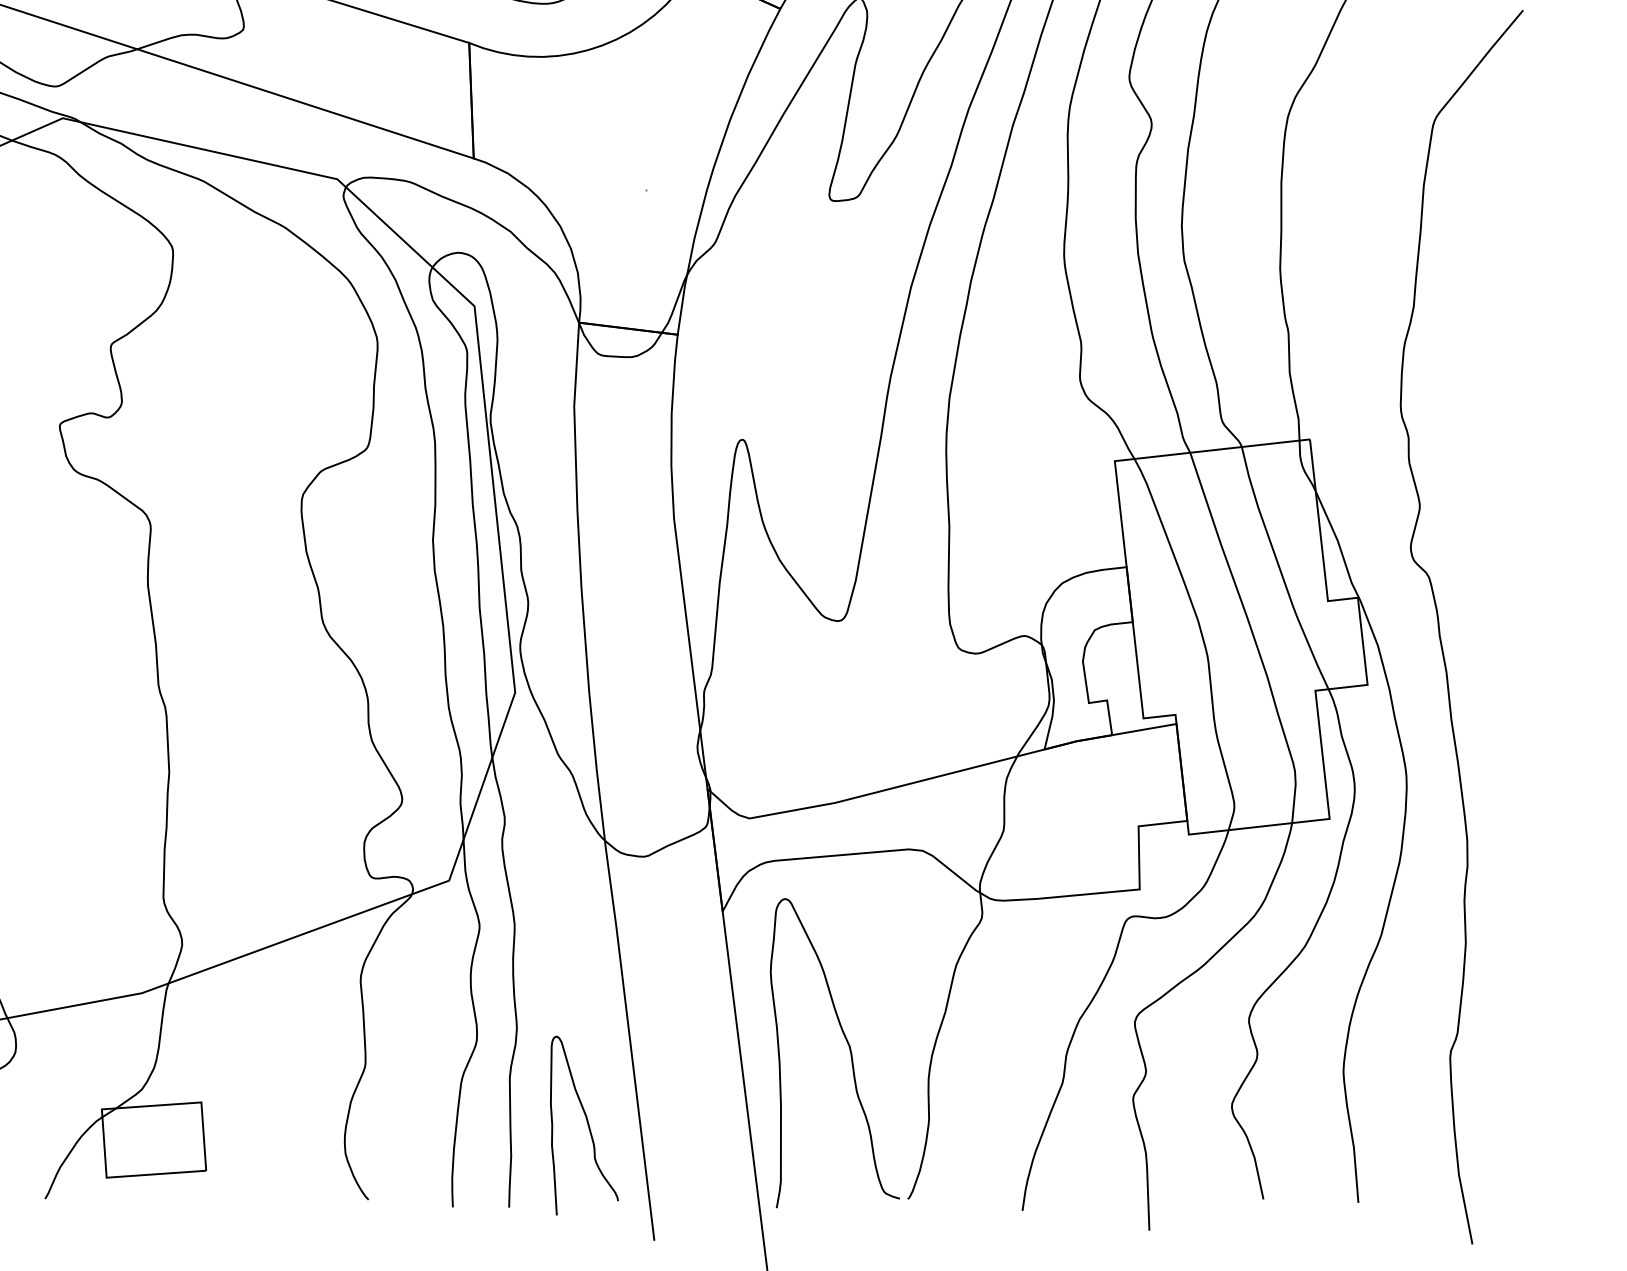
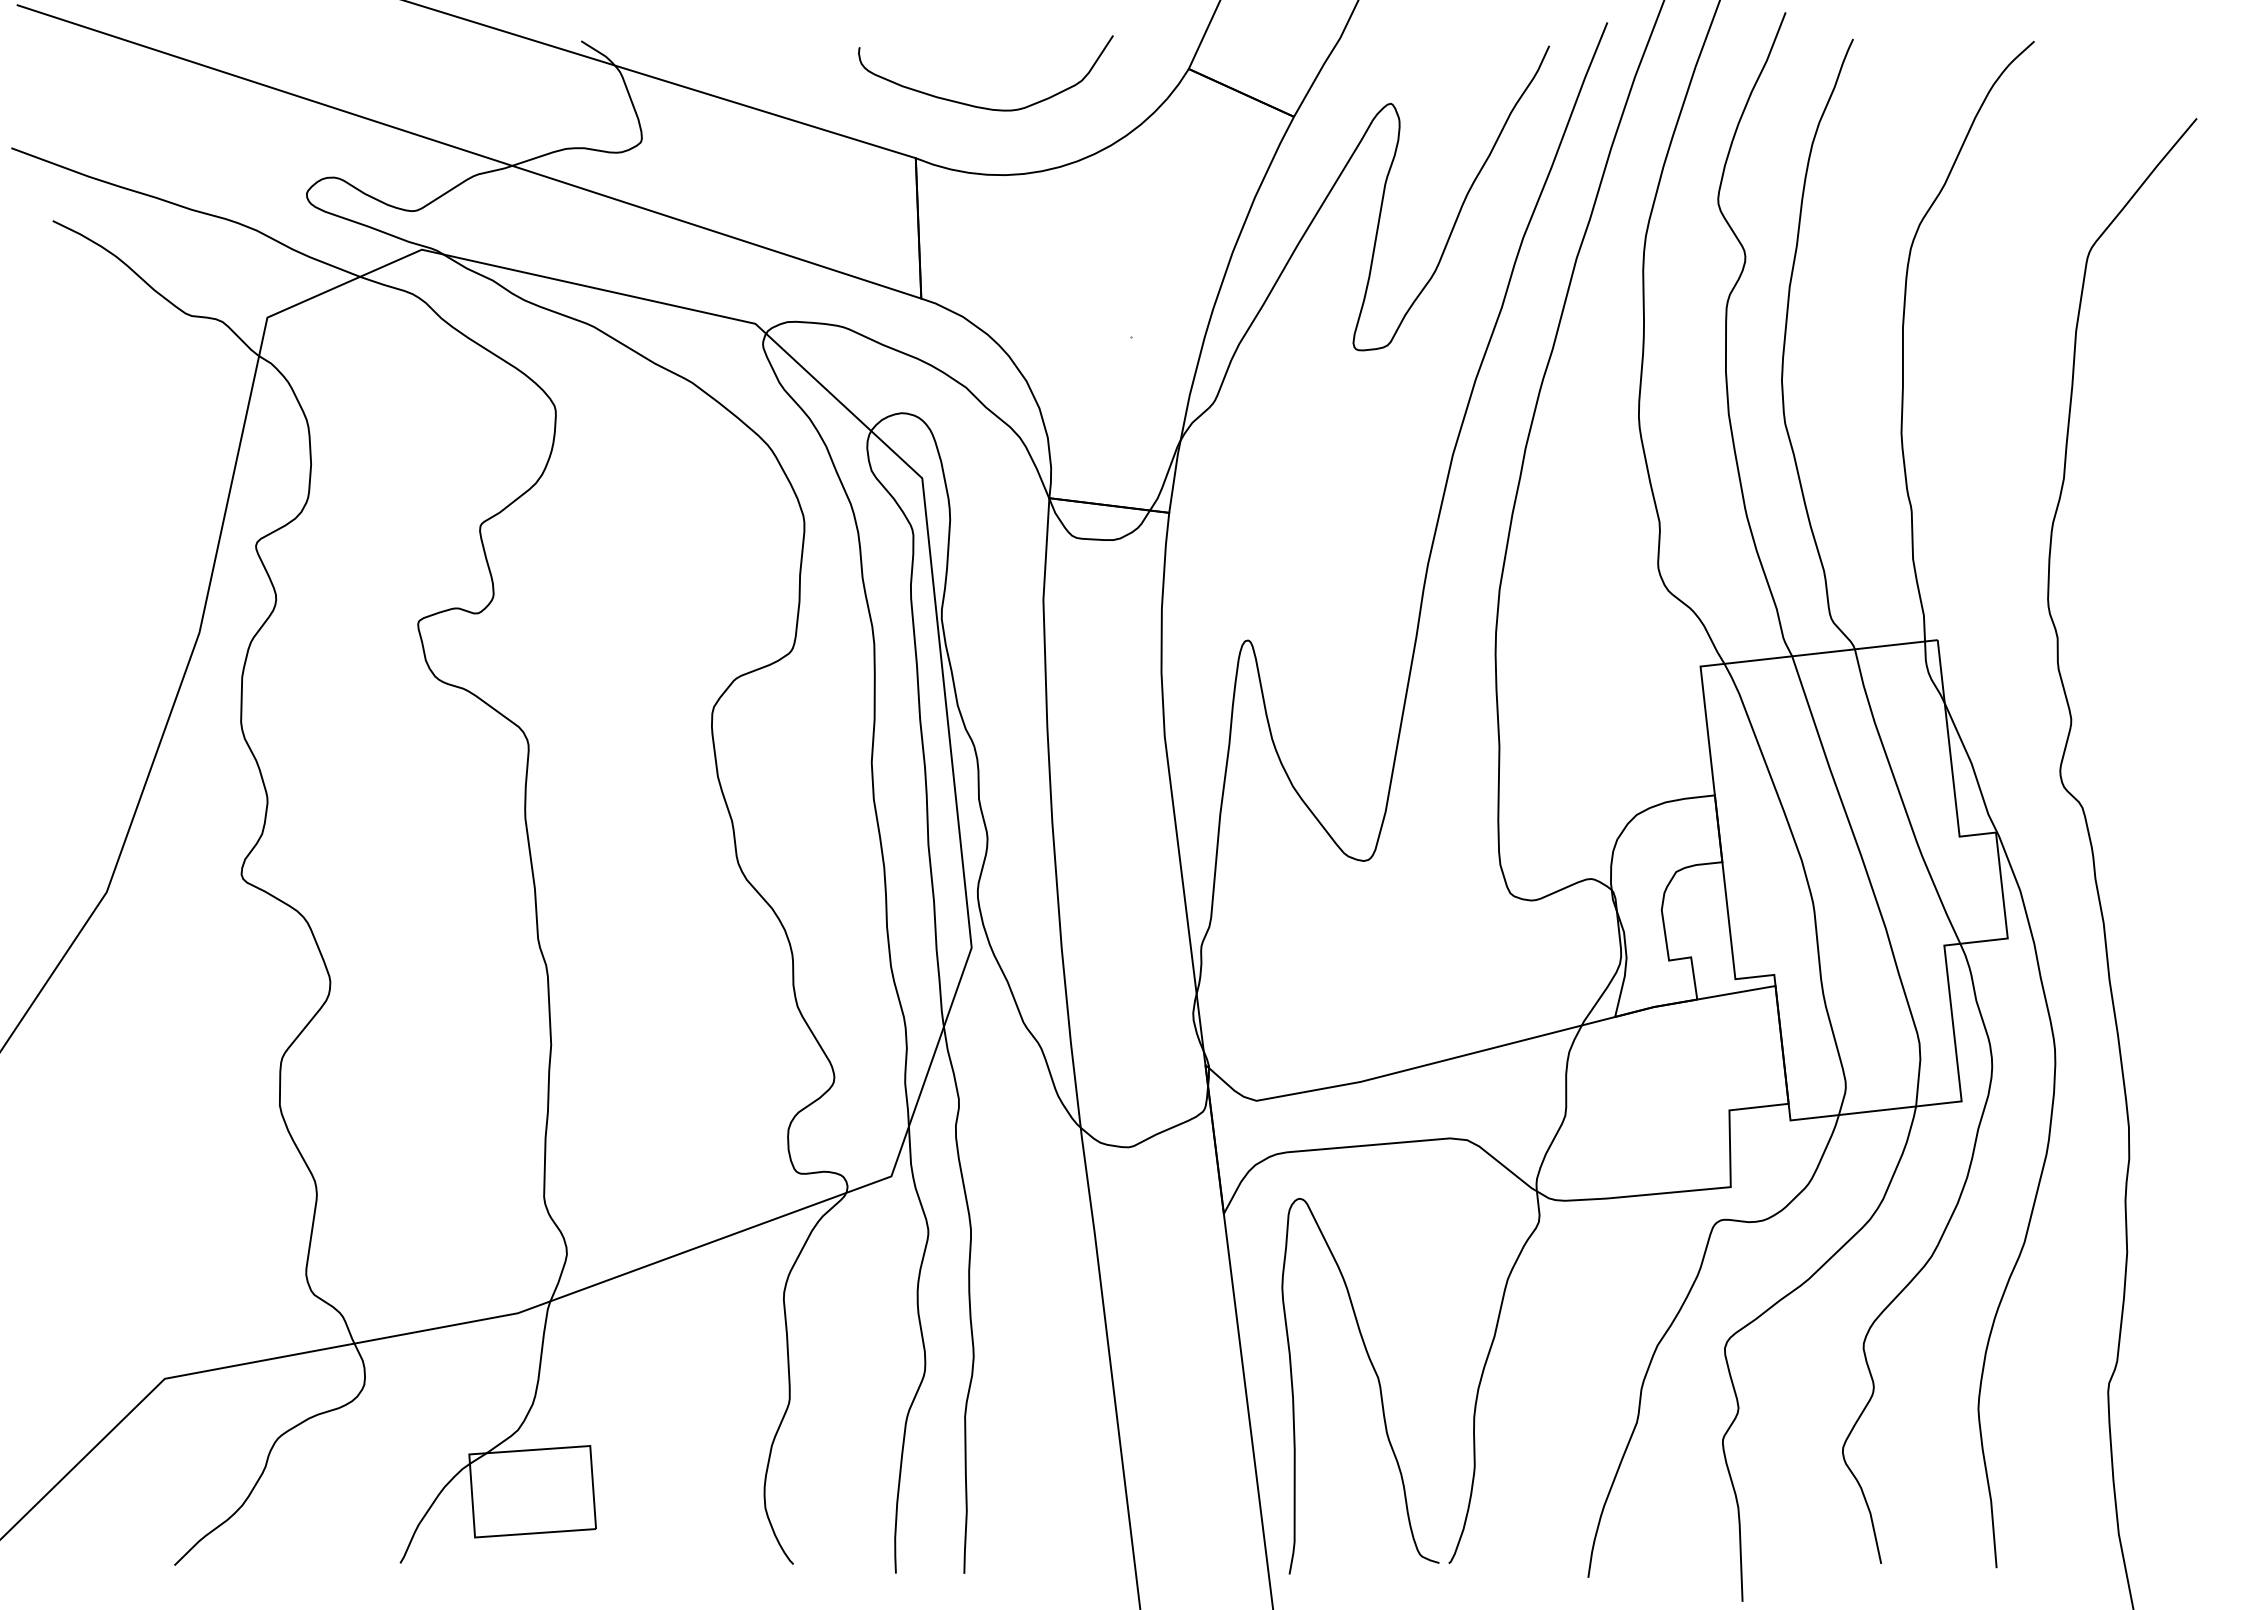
curve: (587, 1124) -> (1059, 1472), removed

